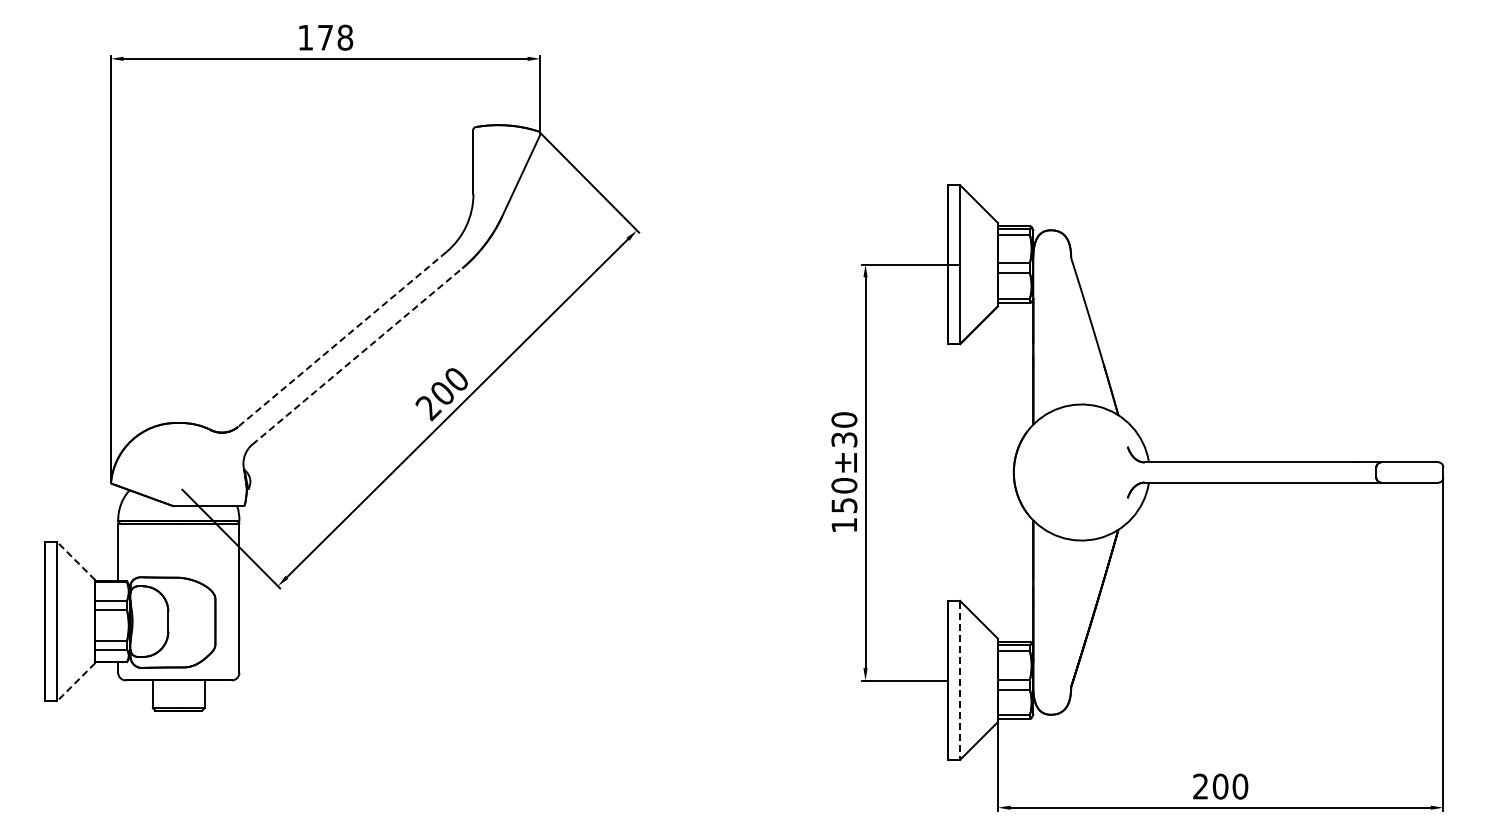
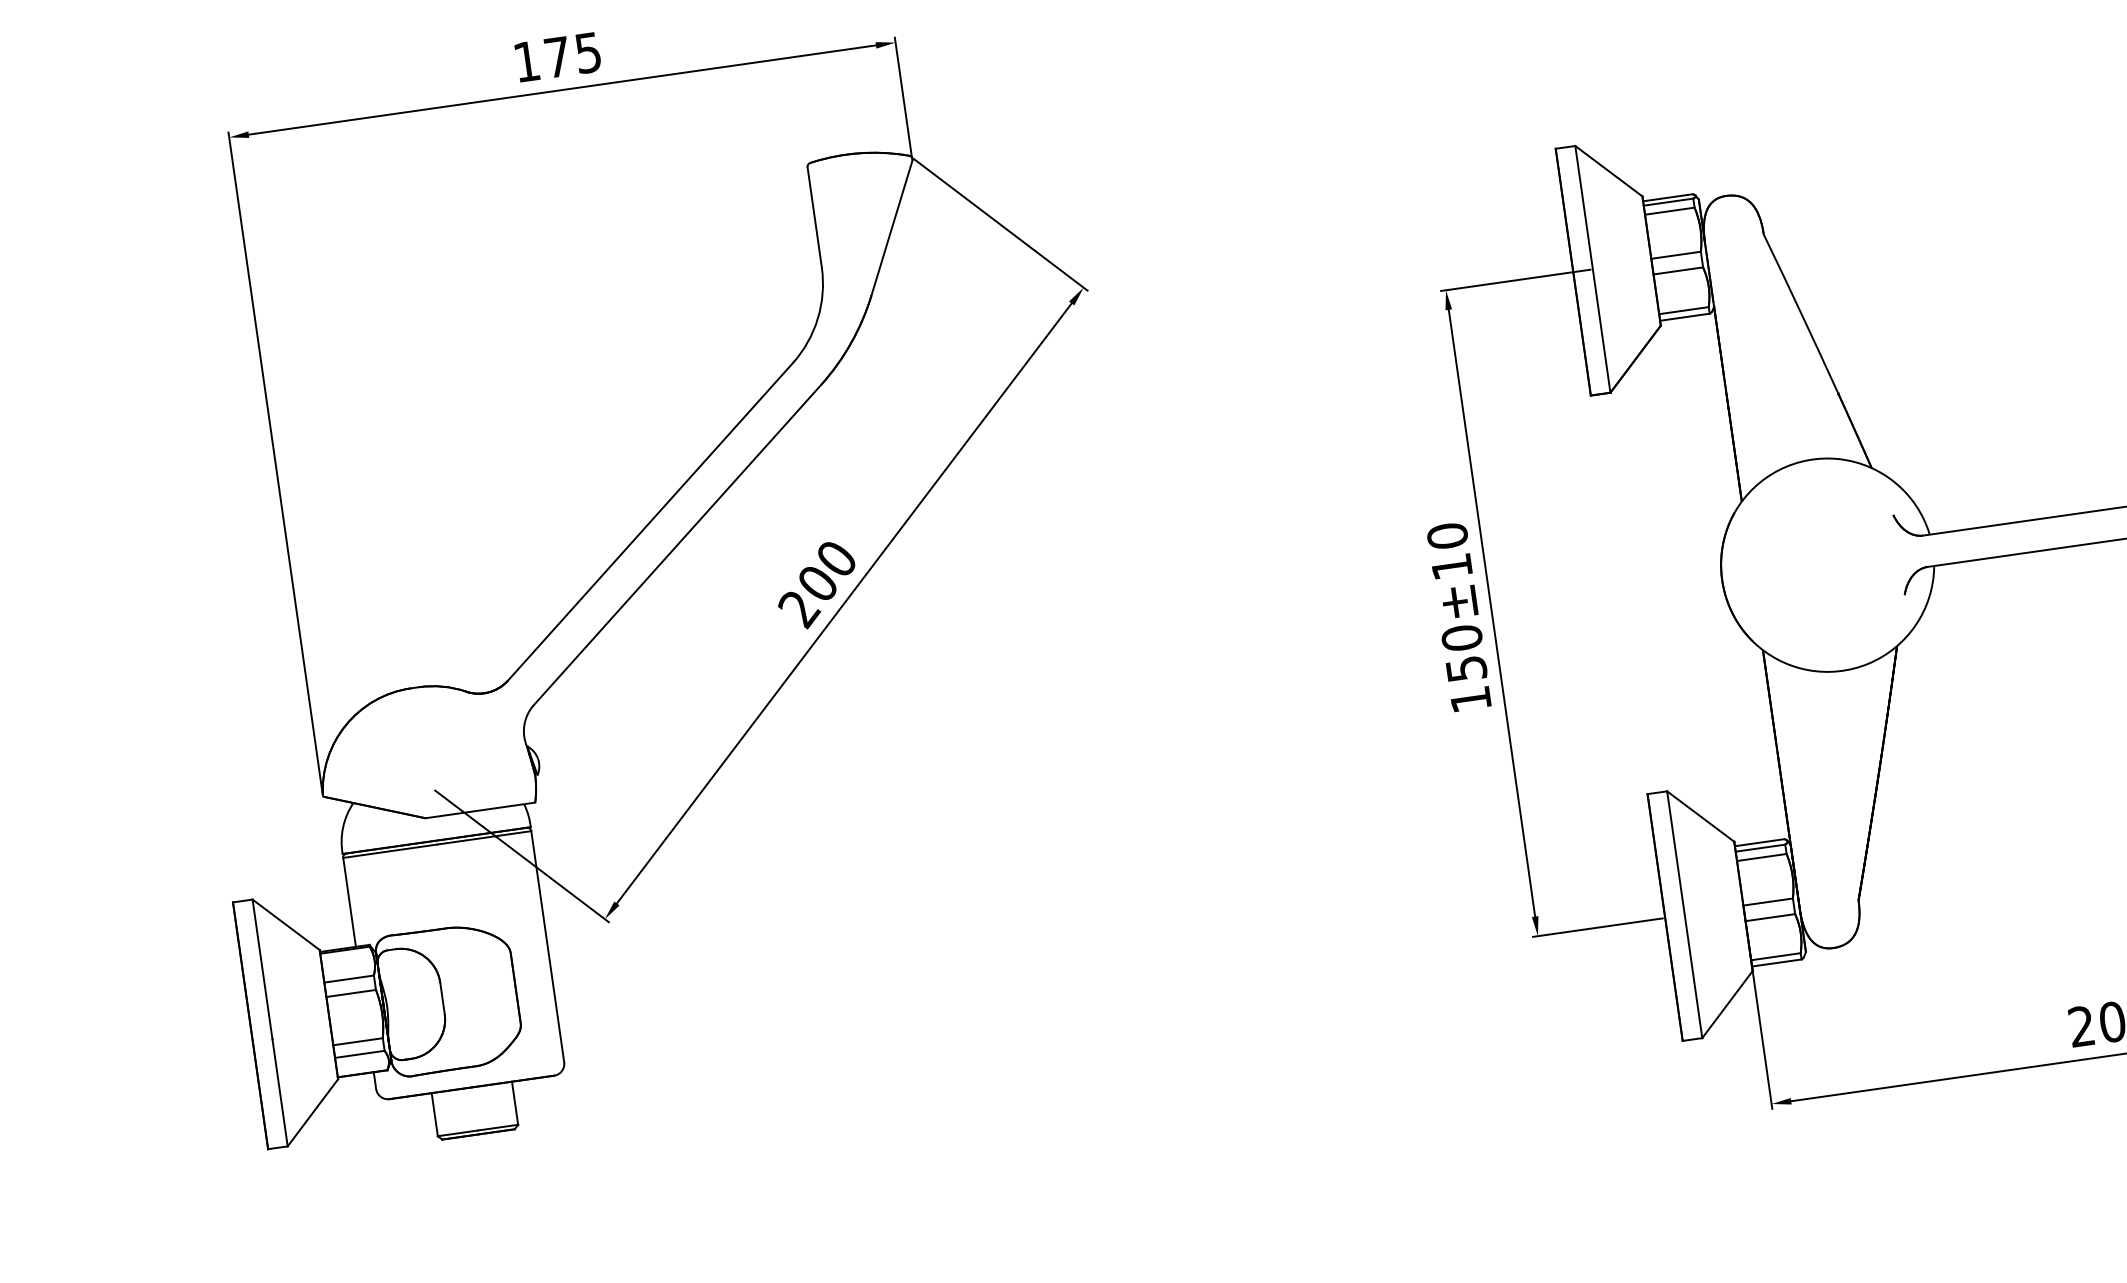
text: (345, 37) -> (588, 52), 178 -> 175
line: (342, 339) -> (650, 522), dashed -> solid
line: (357, 356) -> (677, 545), dashed -> solid
text: (844, 439) -> (1451, 566), 150±30 -> 150±10
line: (76, 561) -> (286, 925), dashed -> solid
line: (960, 681) -> (1685, 916), dashed -> solid
line: (76, 682) -> (313, 1113), dashed -> solid

